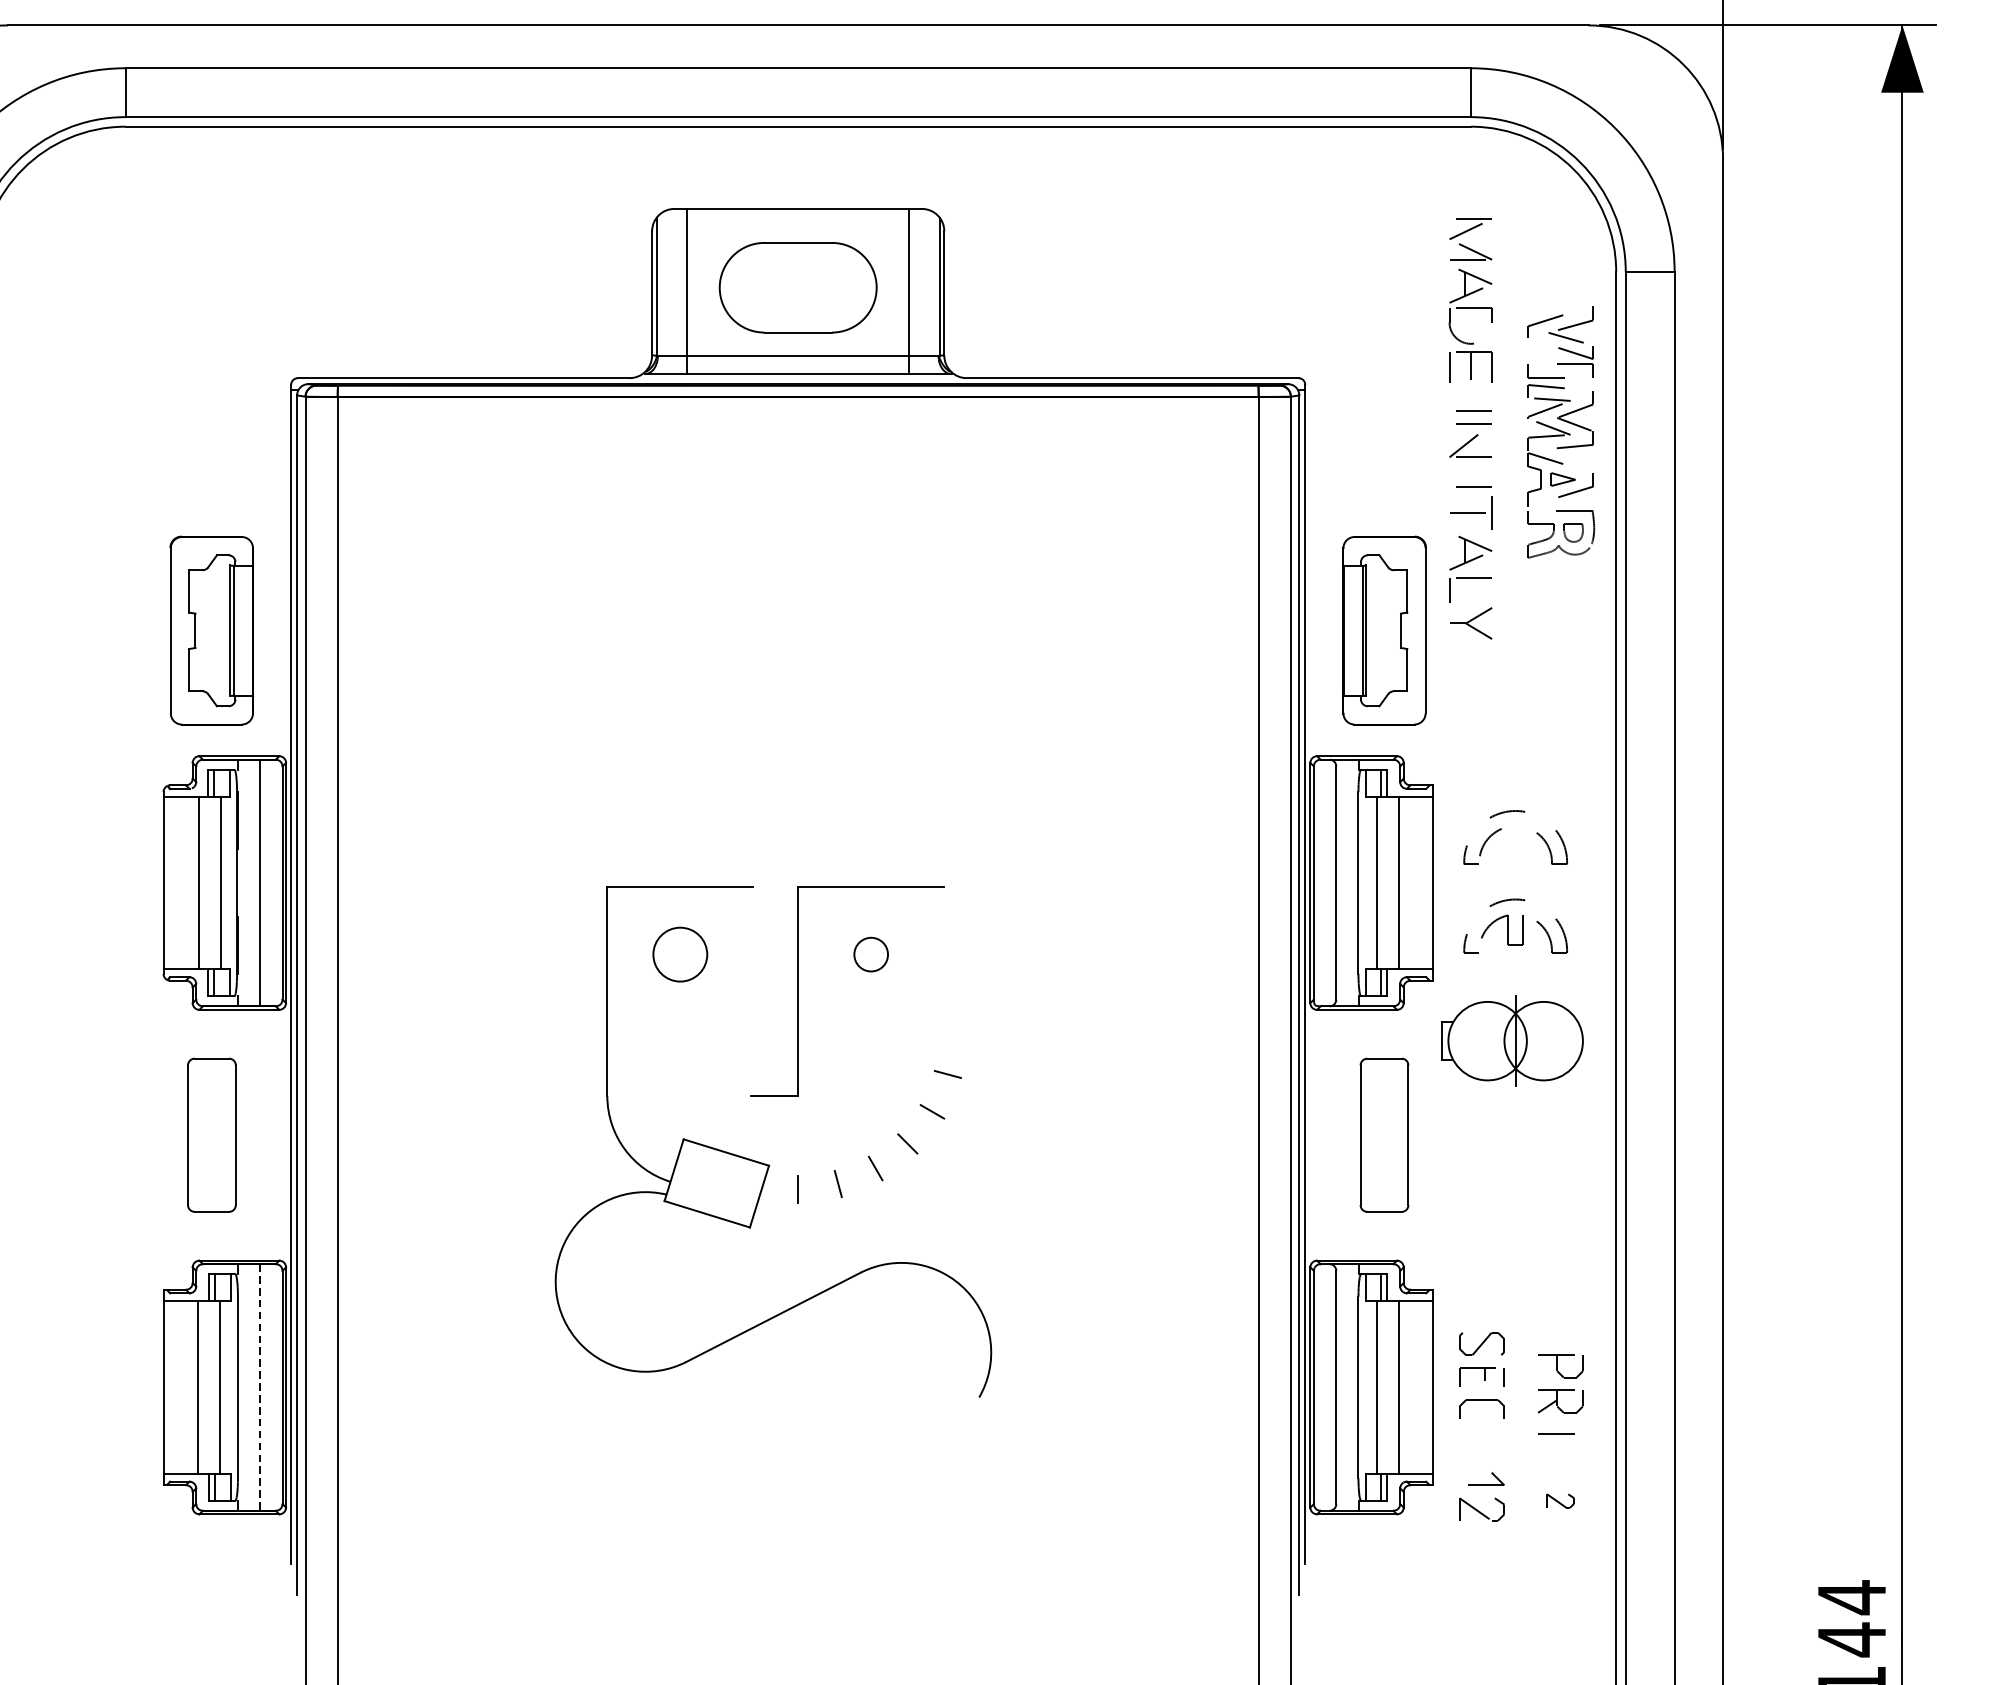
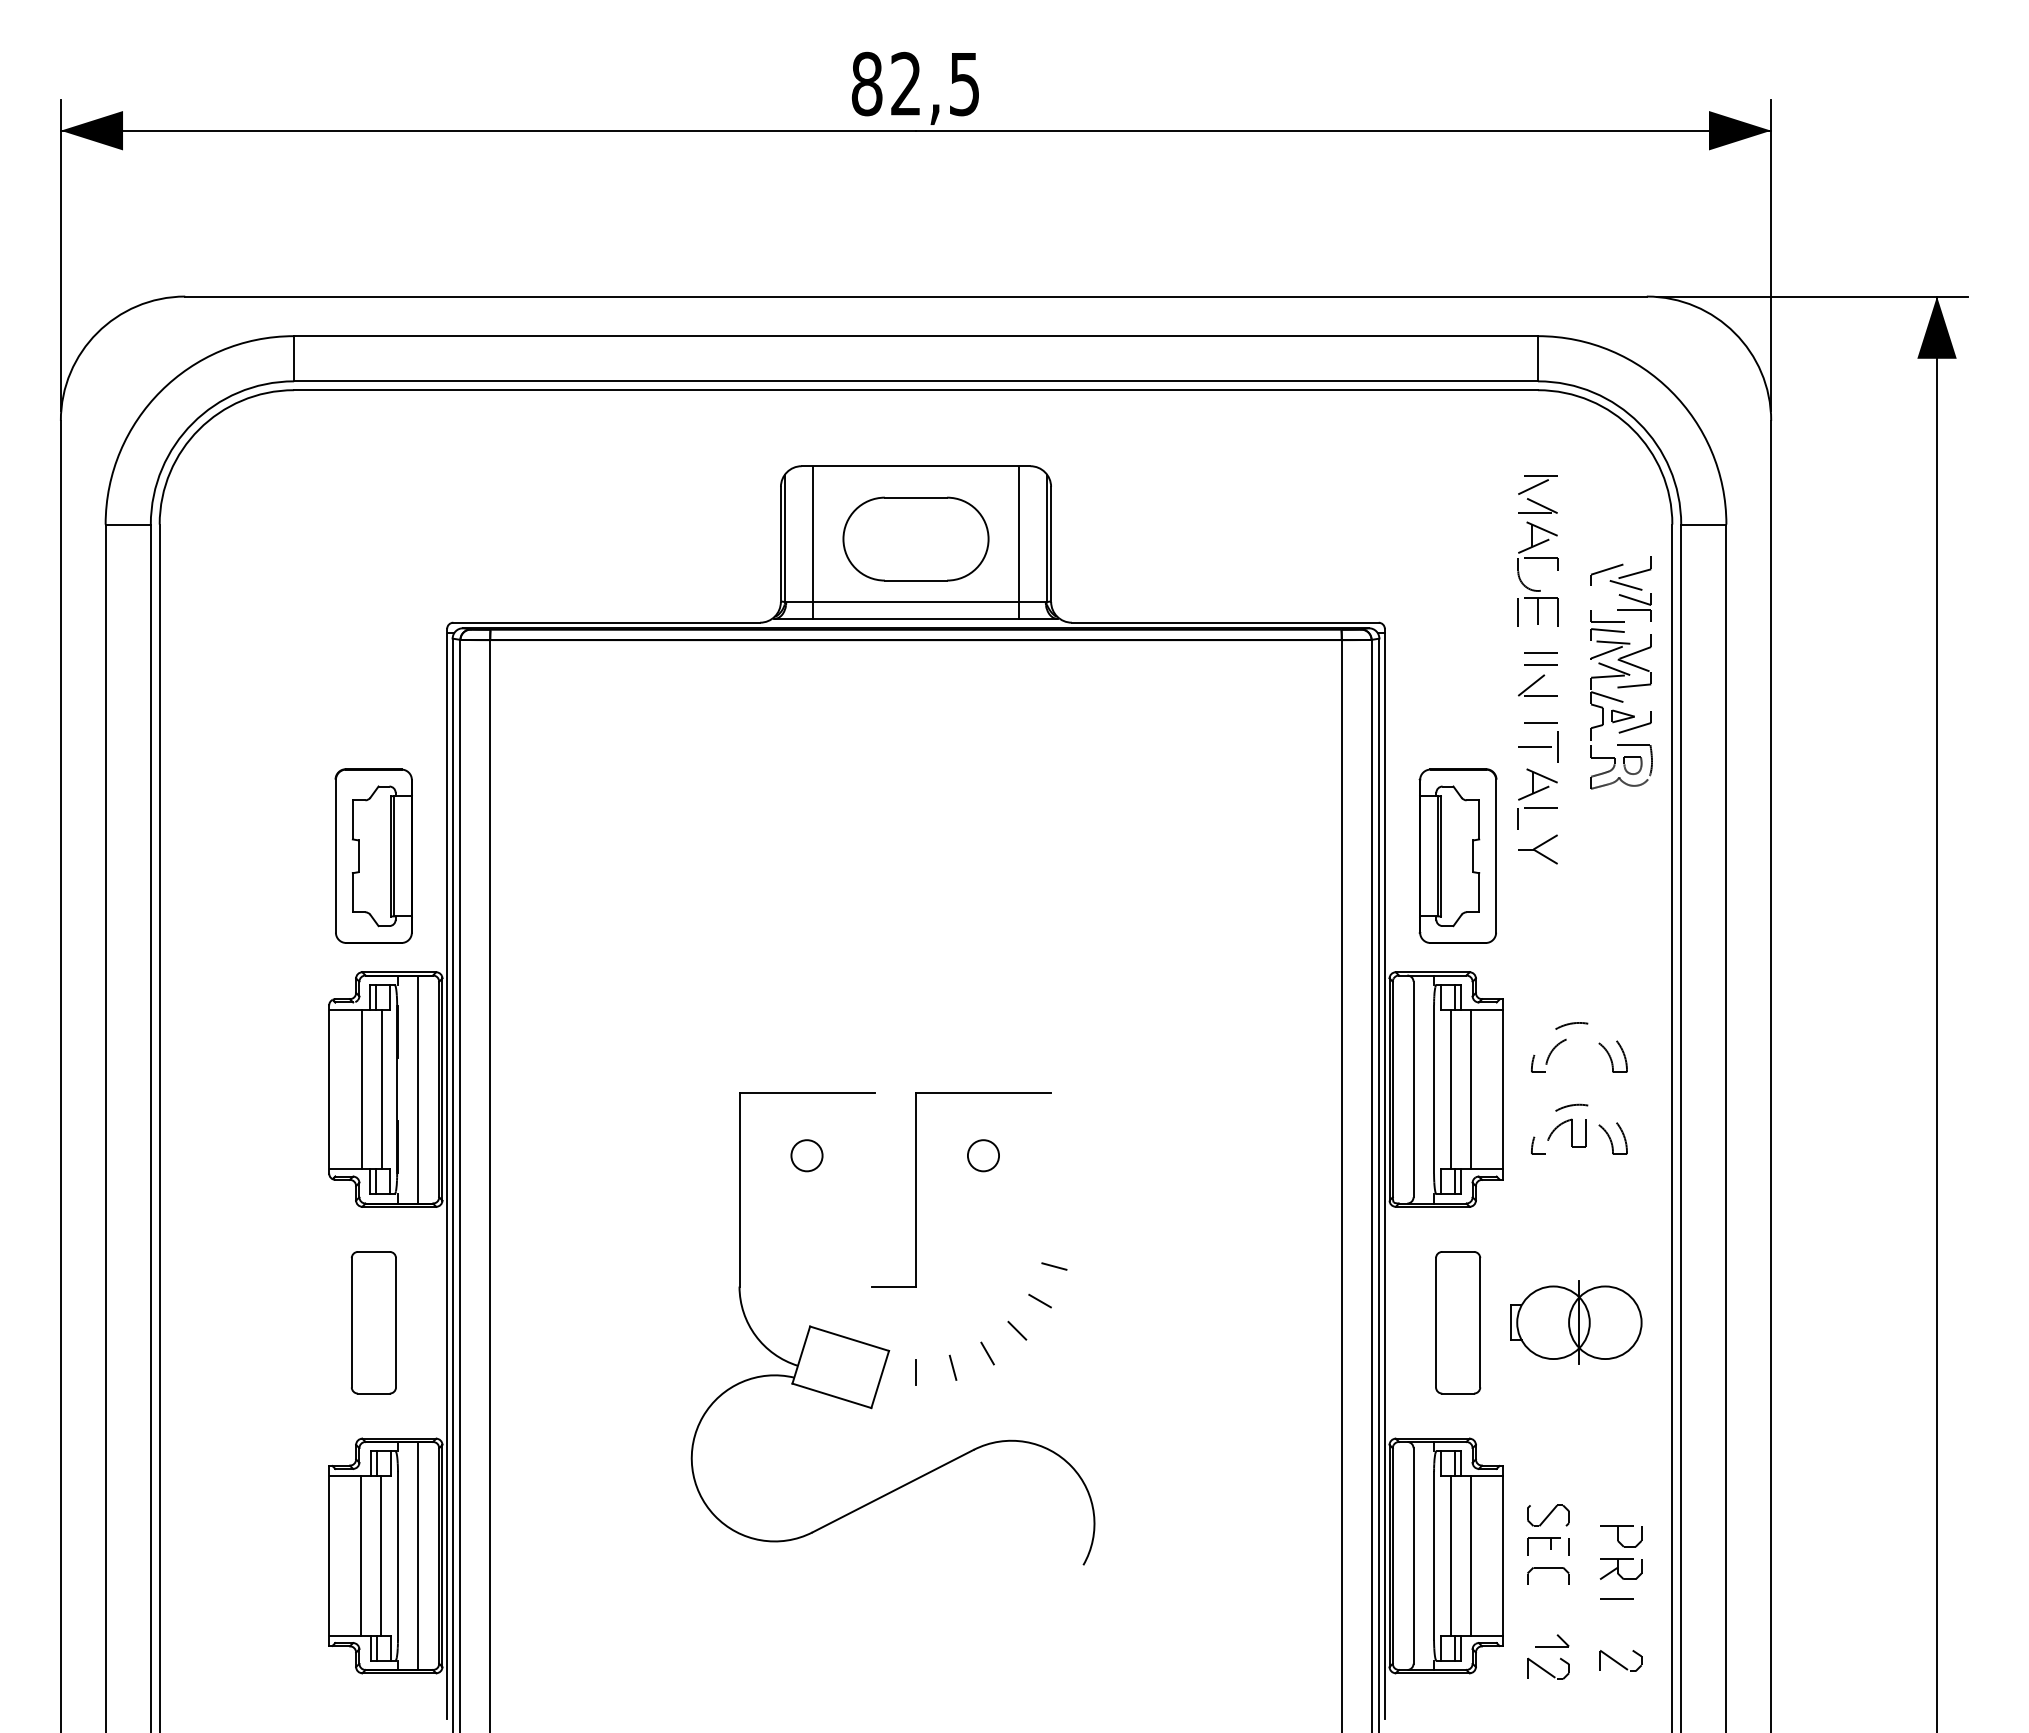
circle: (679, 954) -> (806, 1155), size x0.62
part: (1512, 1040) -> (1576, 1322), moved
line: (260, 1388) -> (418, 1556), dashed -> solid
part: (1560, 1500) -> (1620, 1660), size x1.67

